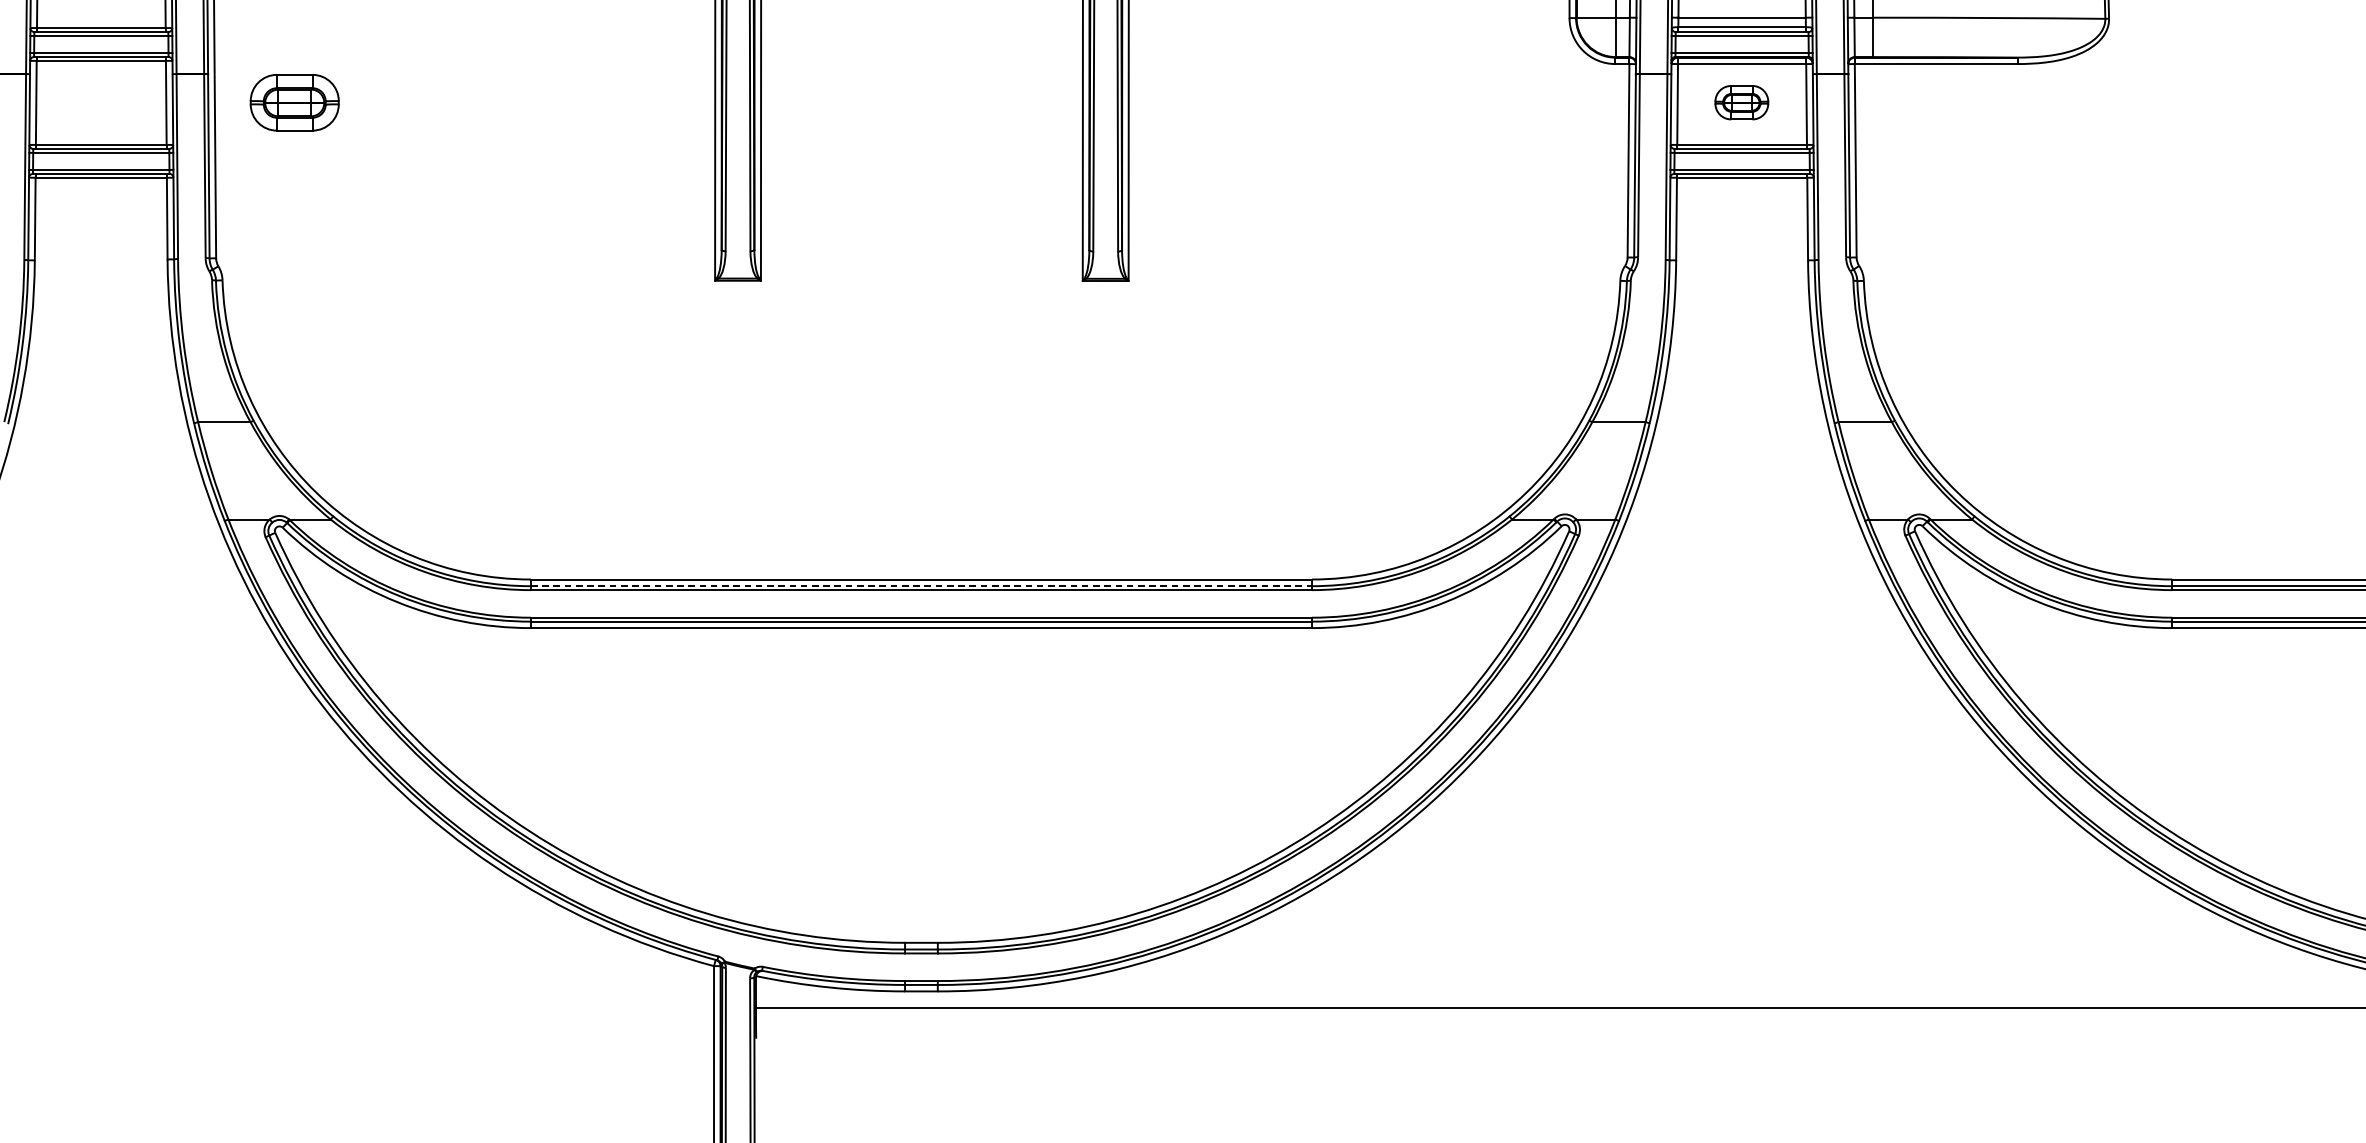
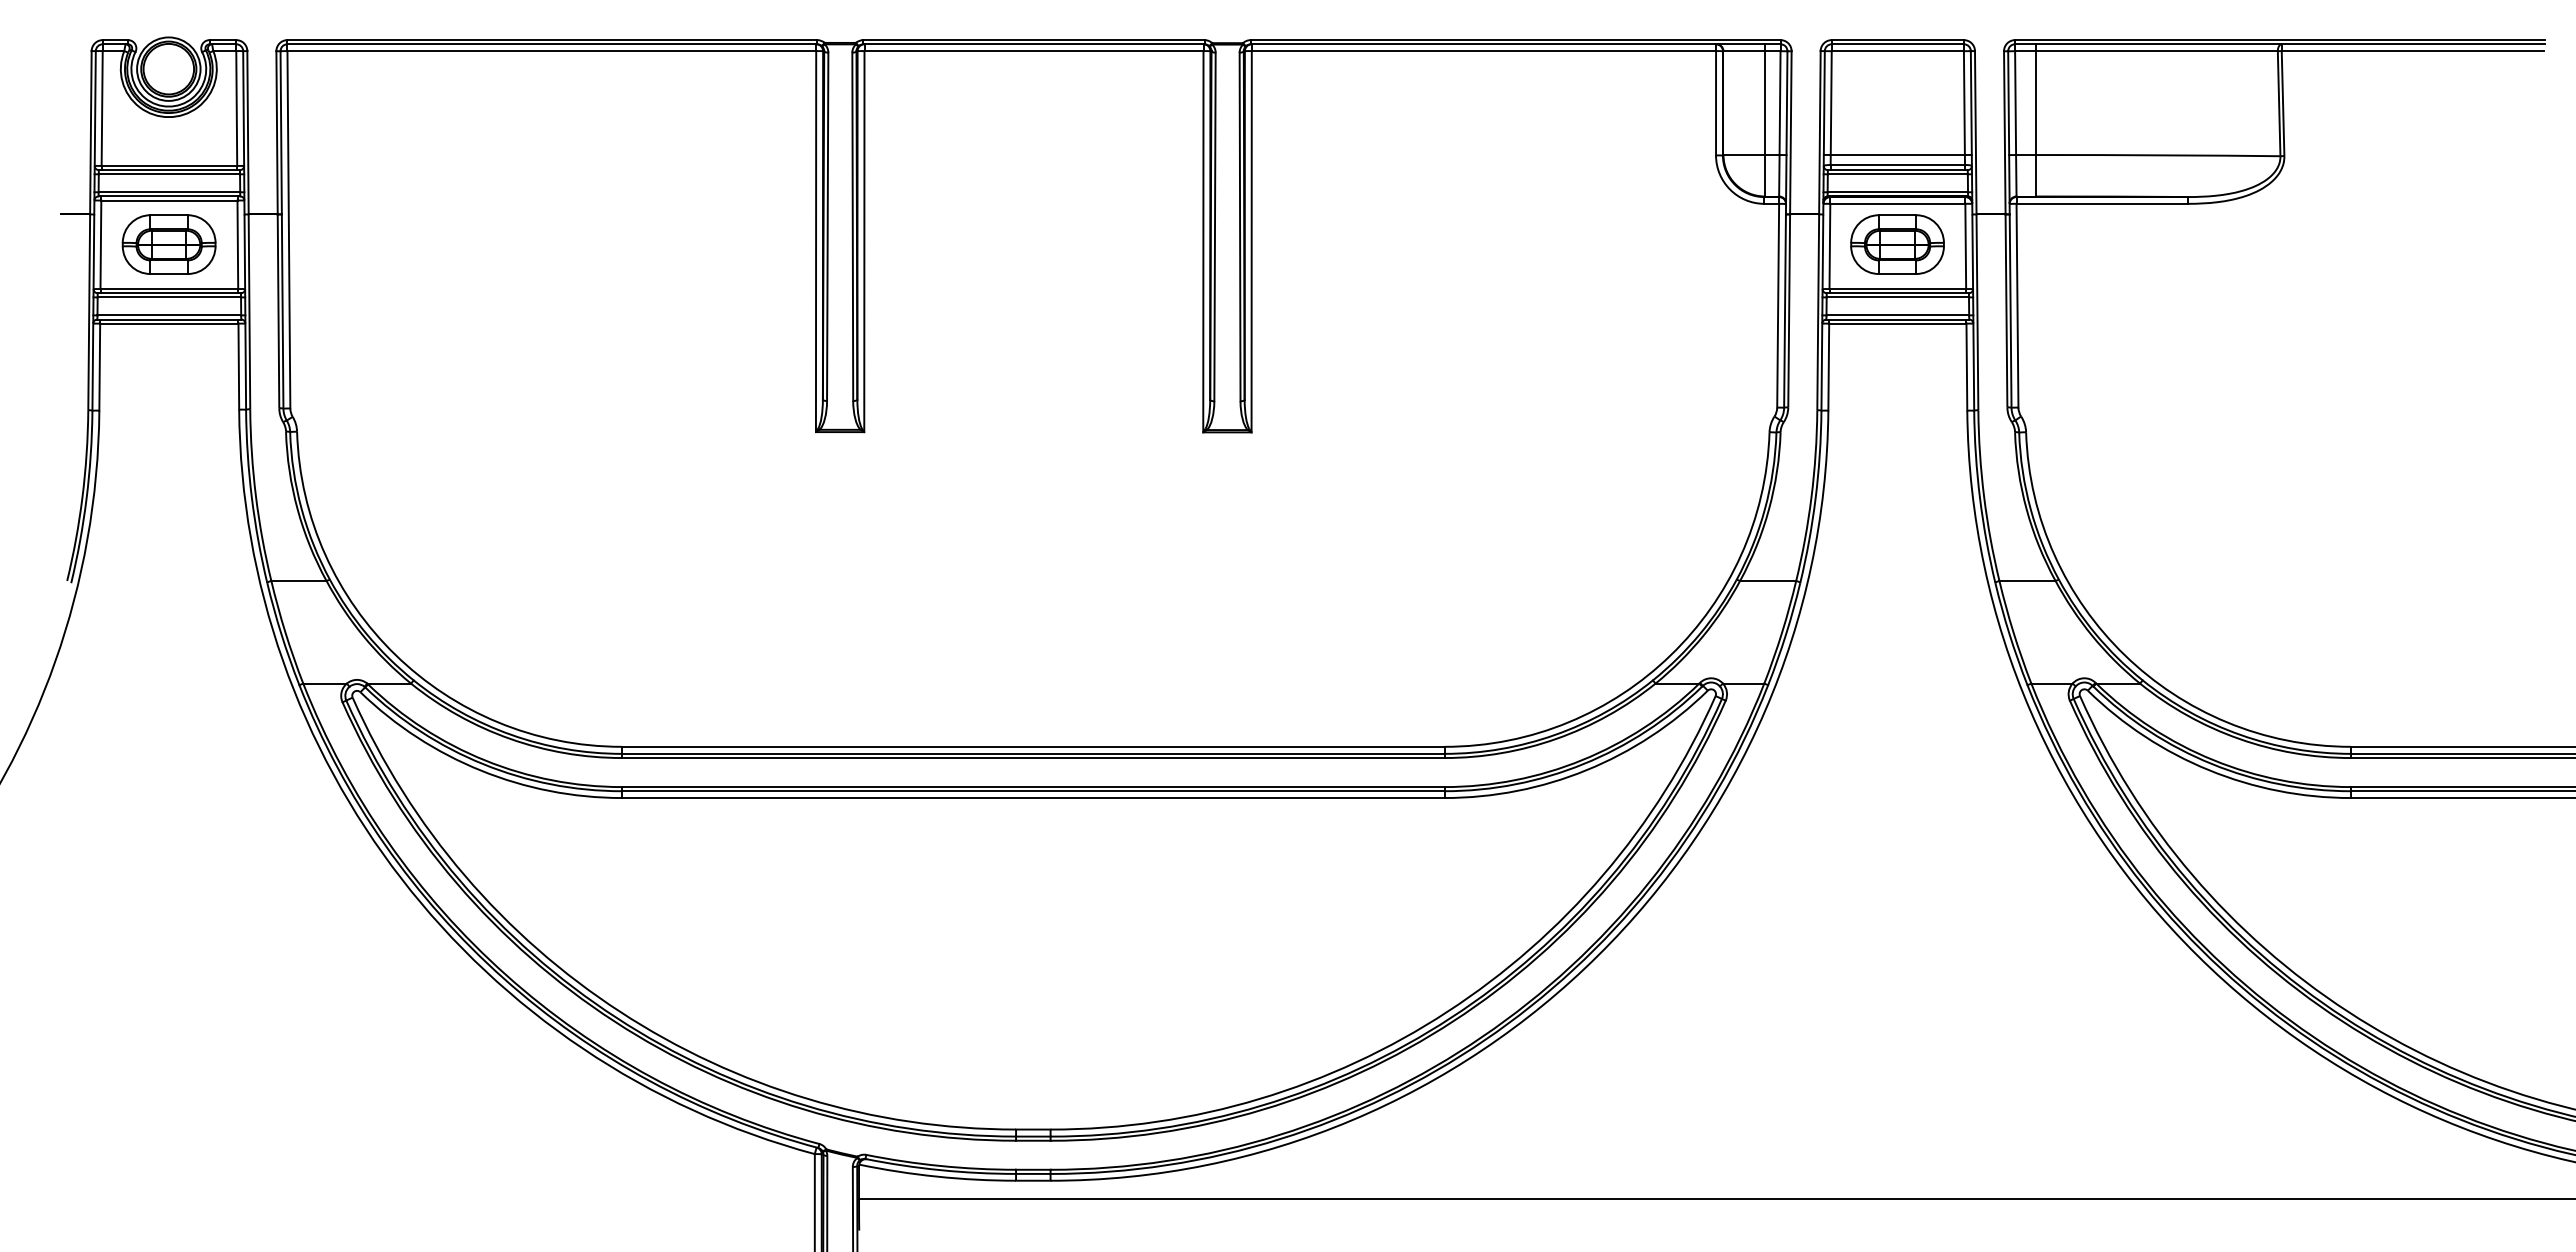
part: (294, 102) -> (168, 244), moved
part: (1741, 102) -> (1897, 244), size x1.67
line: (921, 585) -> (1033, 753), dashed -> solid

